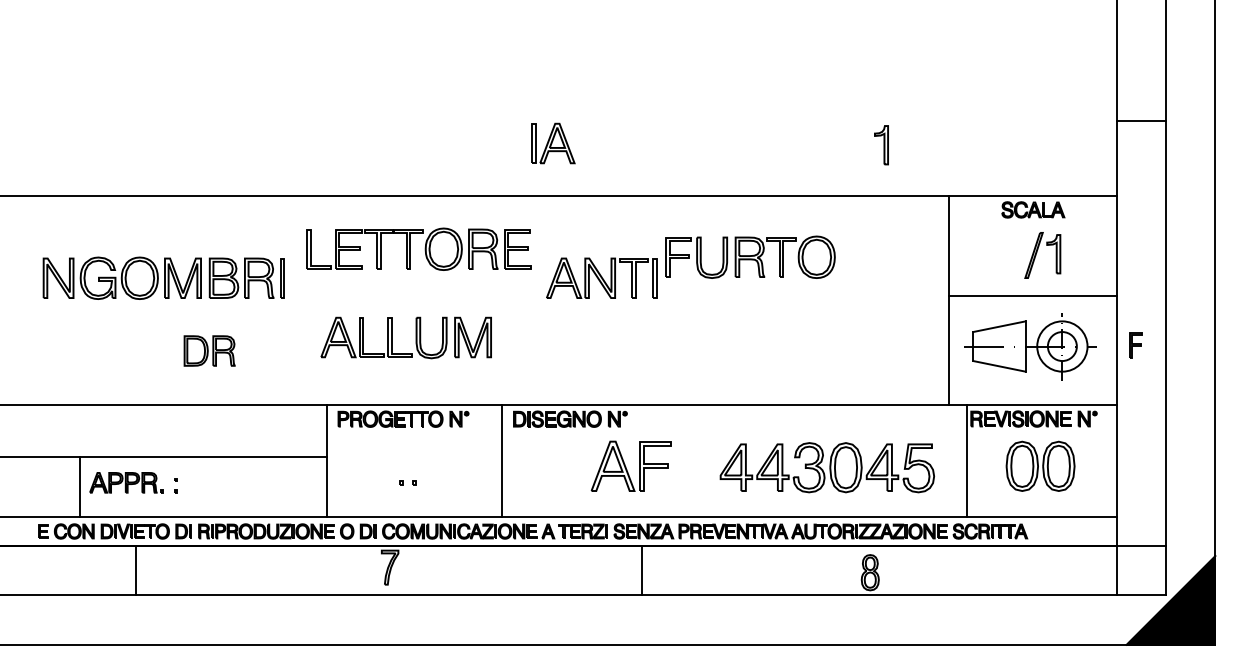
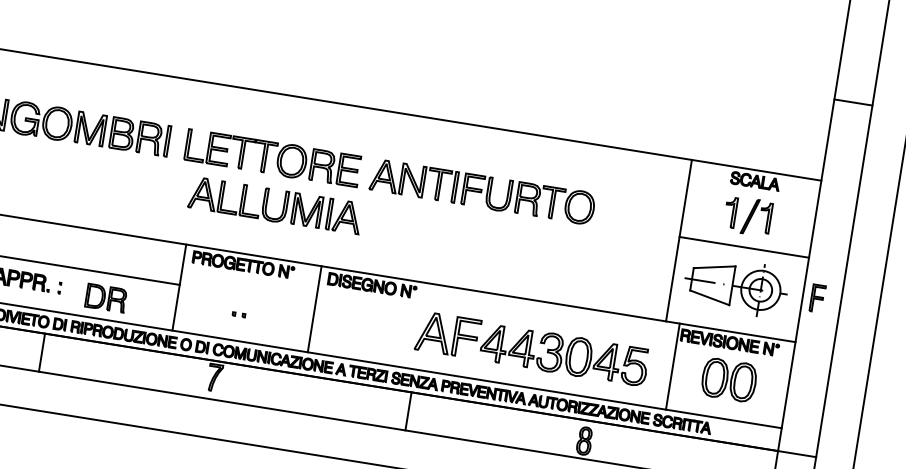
line: (1141, 121) -> (853, 102), moved
part: (553, 143) -> (344, 216), moved
part: (881, 145) -> (730, 212), moved
part: (418, 248) -> (272, 157), moved
part: (750, 256) -> (528, 198), moved
part: (1135, 345) -> (817, 298), size x1.43
part: (209, 350) -> (106, 297), moved
part: (630, 465) -> (447, 334), moved
line: (135, 570) -> (41, 352), moved

